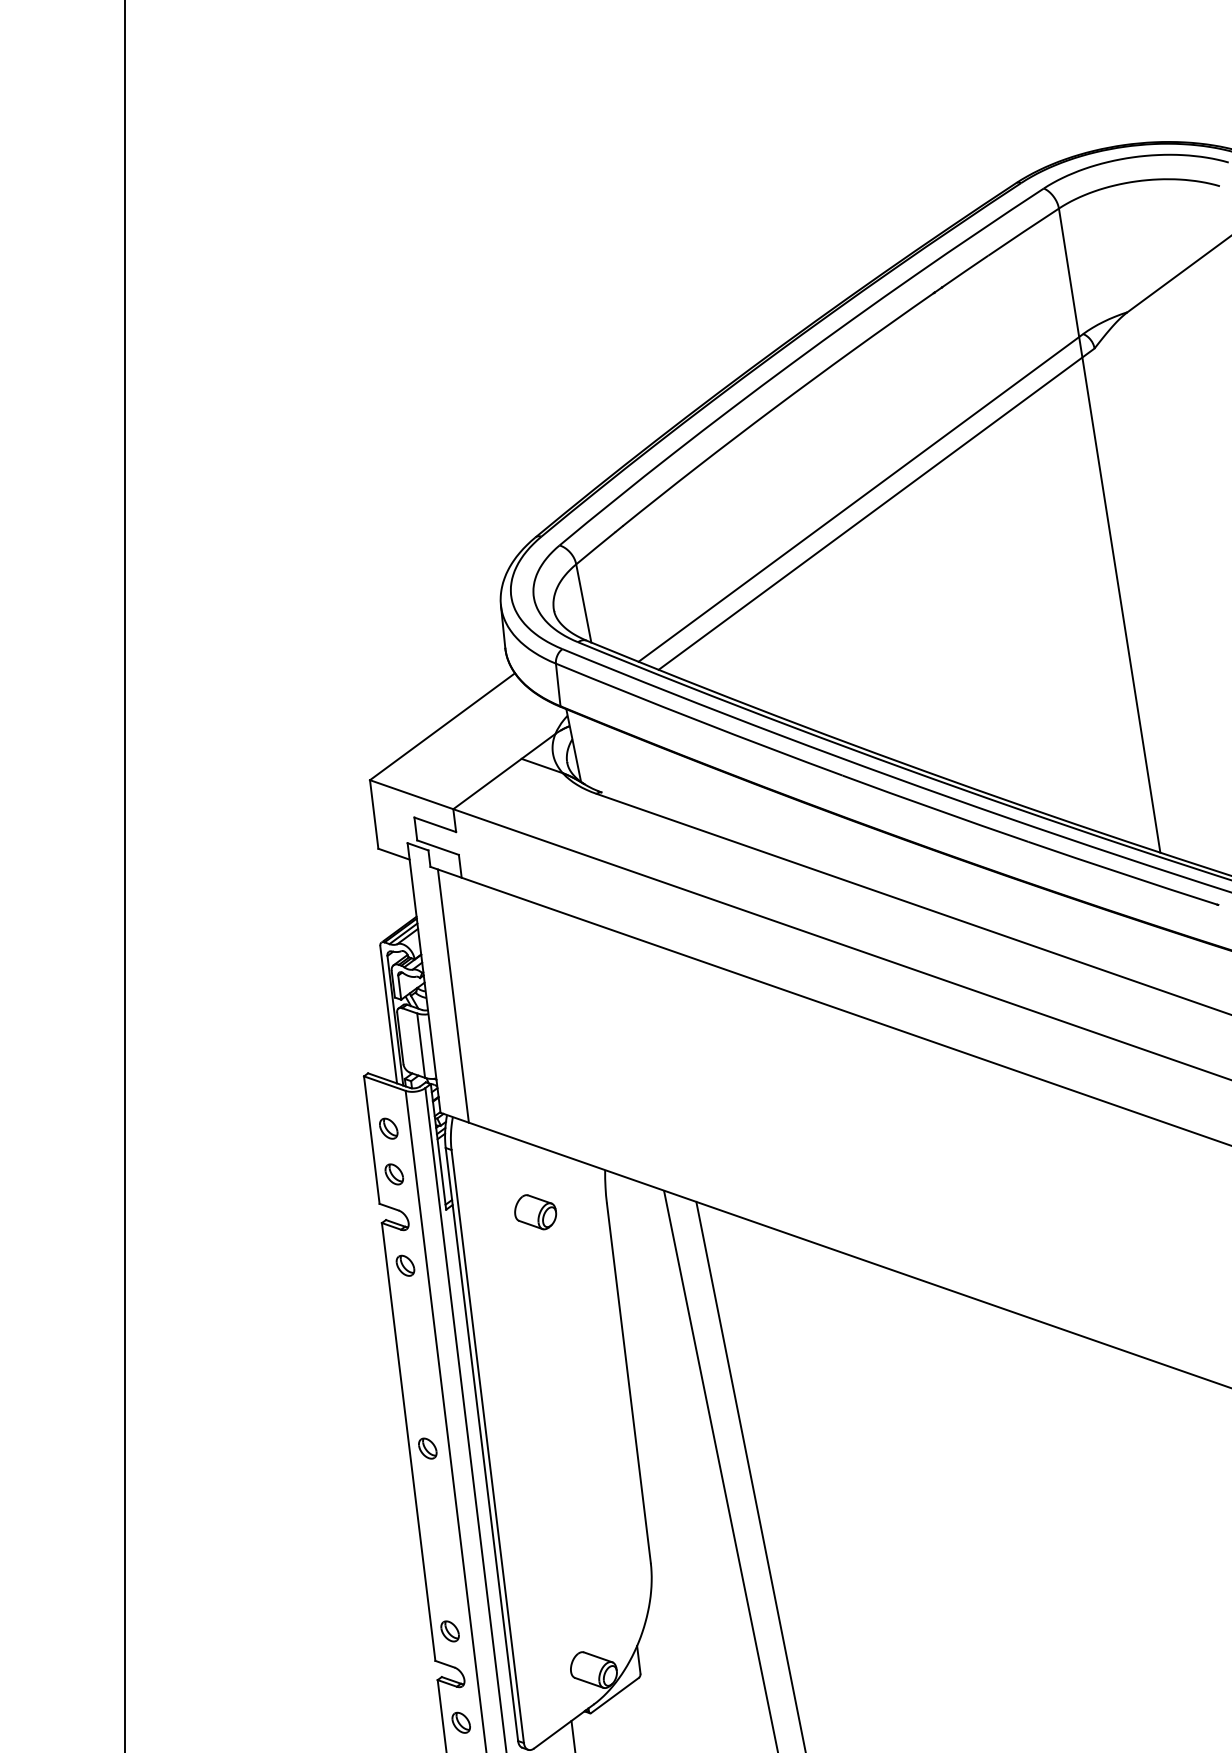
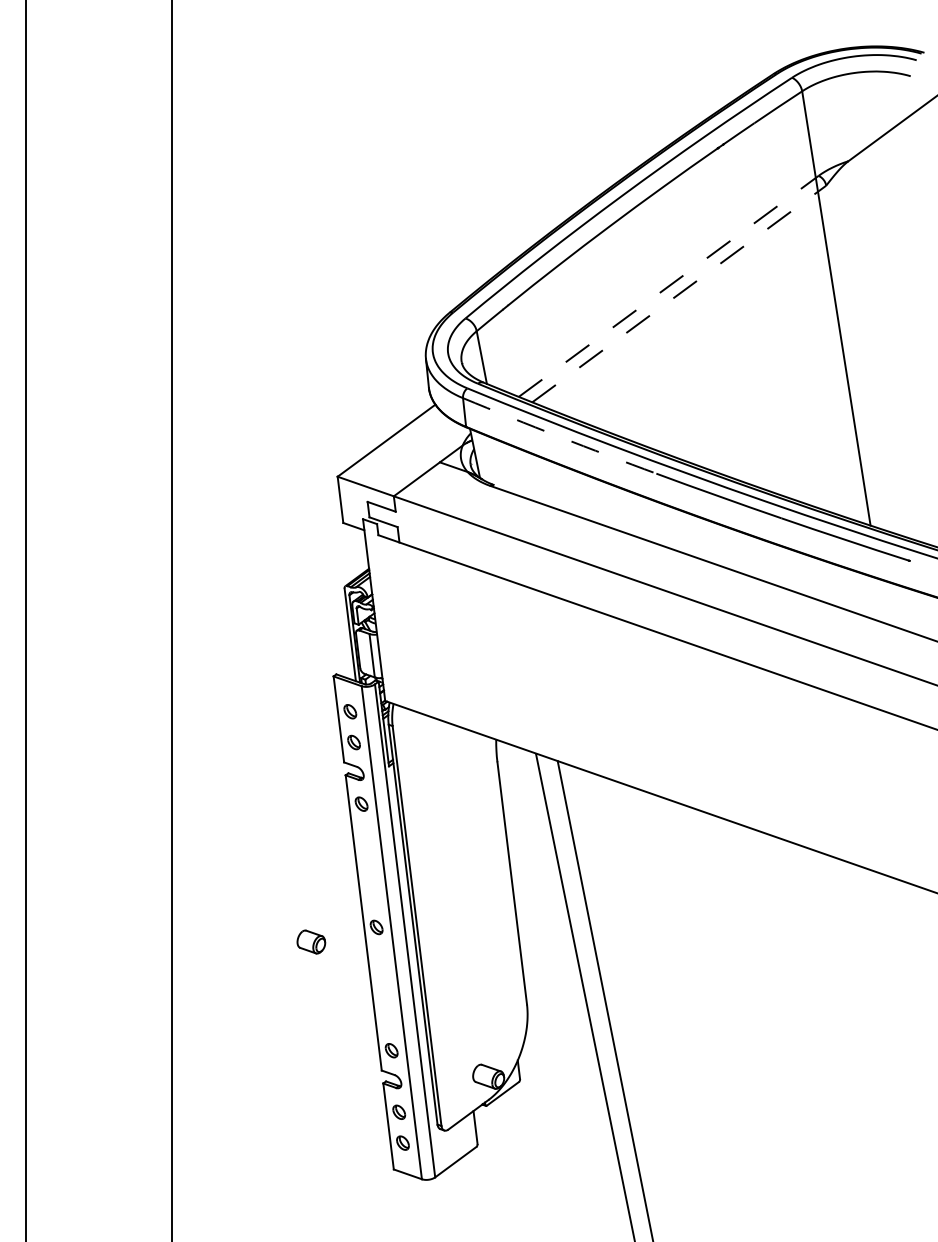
line: (862, 498) -> (669, 286), solid -> dashed
line: (876, 509) -> (679, 294), solid -> dashed
arc: (698, 720) -> (559, 436), solid -> dashed
line: (452, 994) -> (393, 621), removed
part: (535, 1211) -> (311, 941), moved

